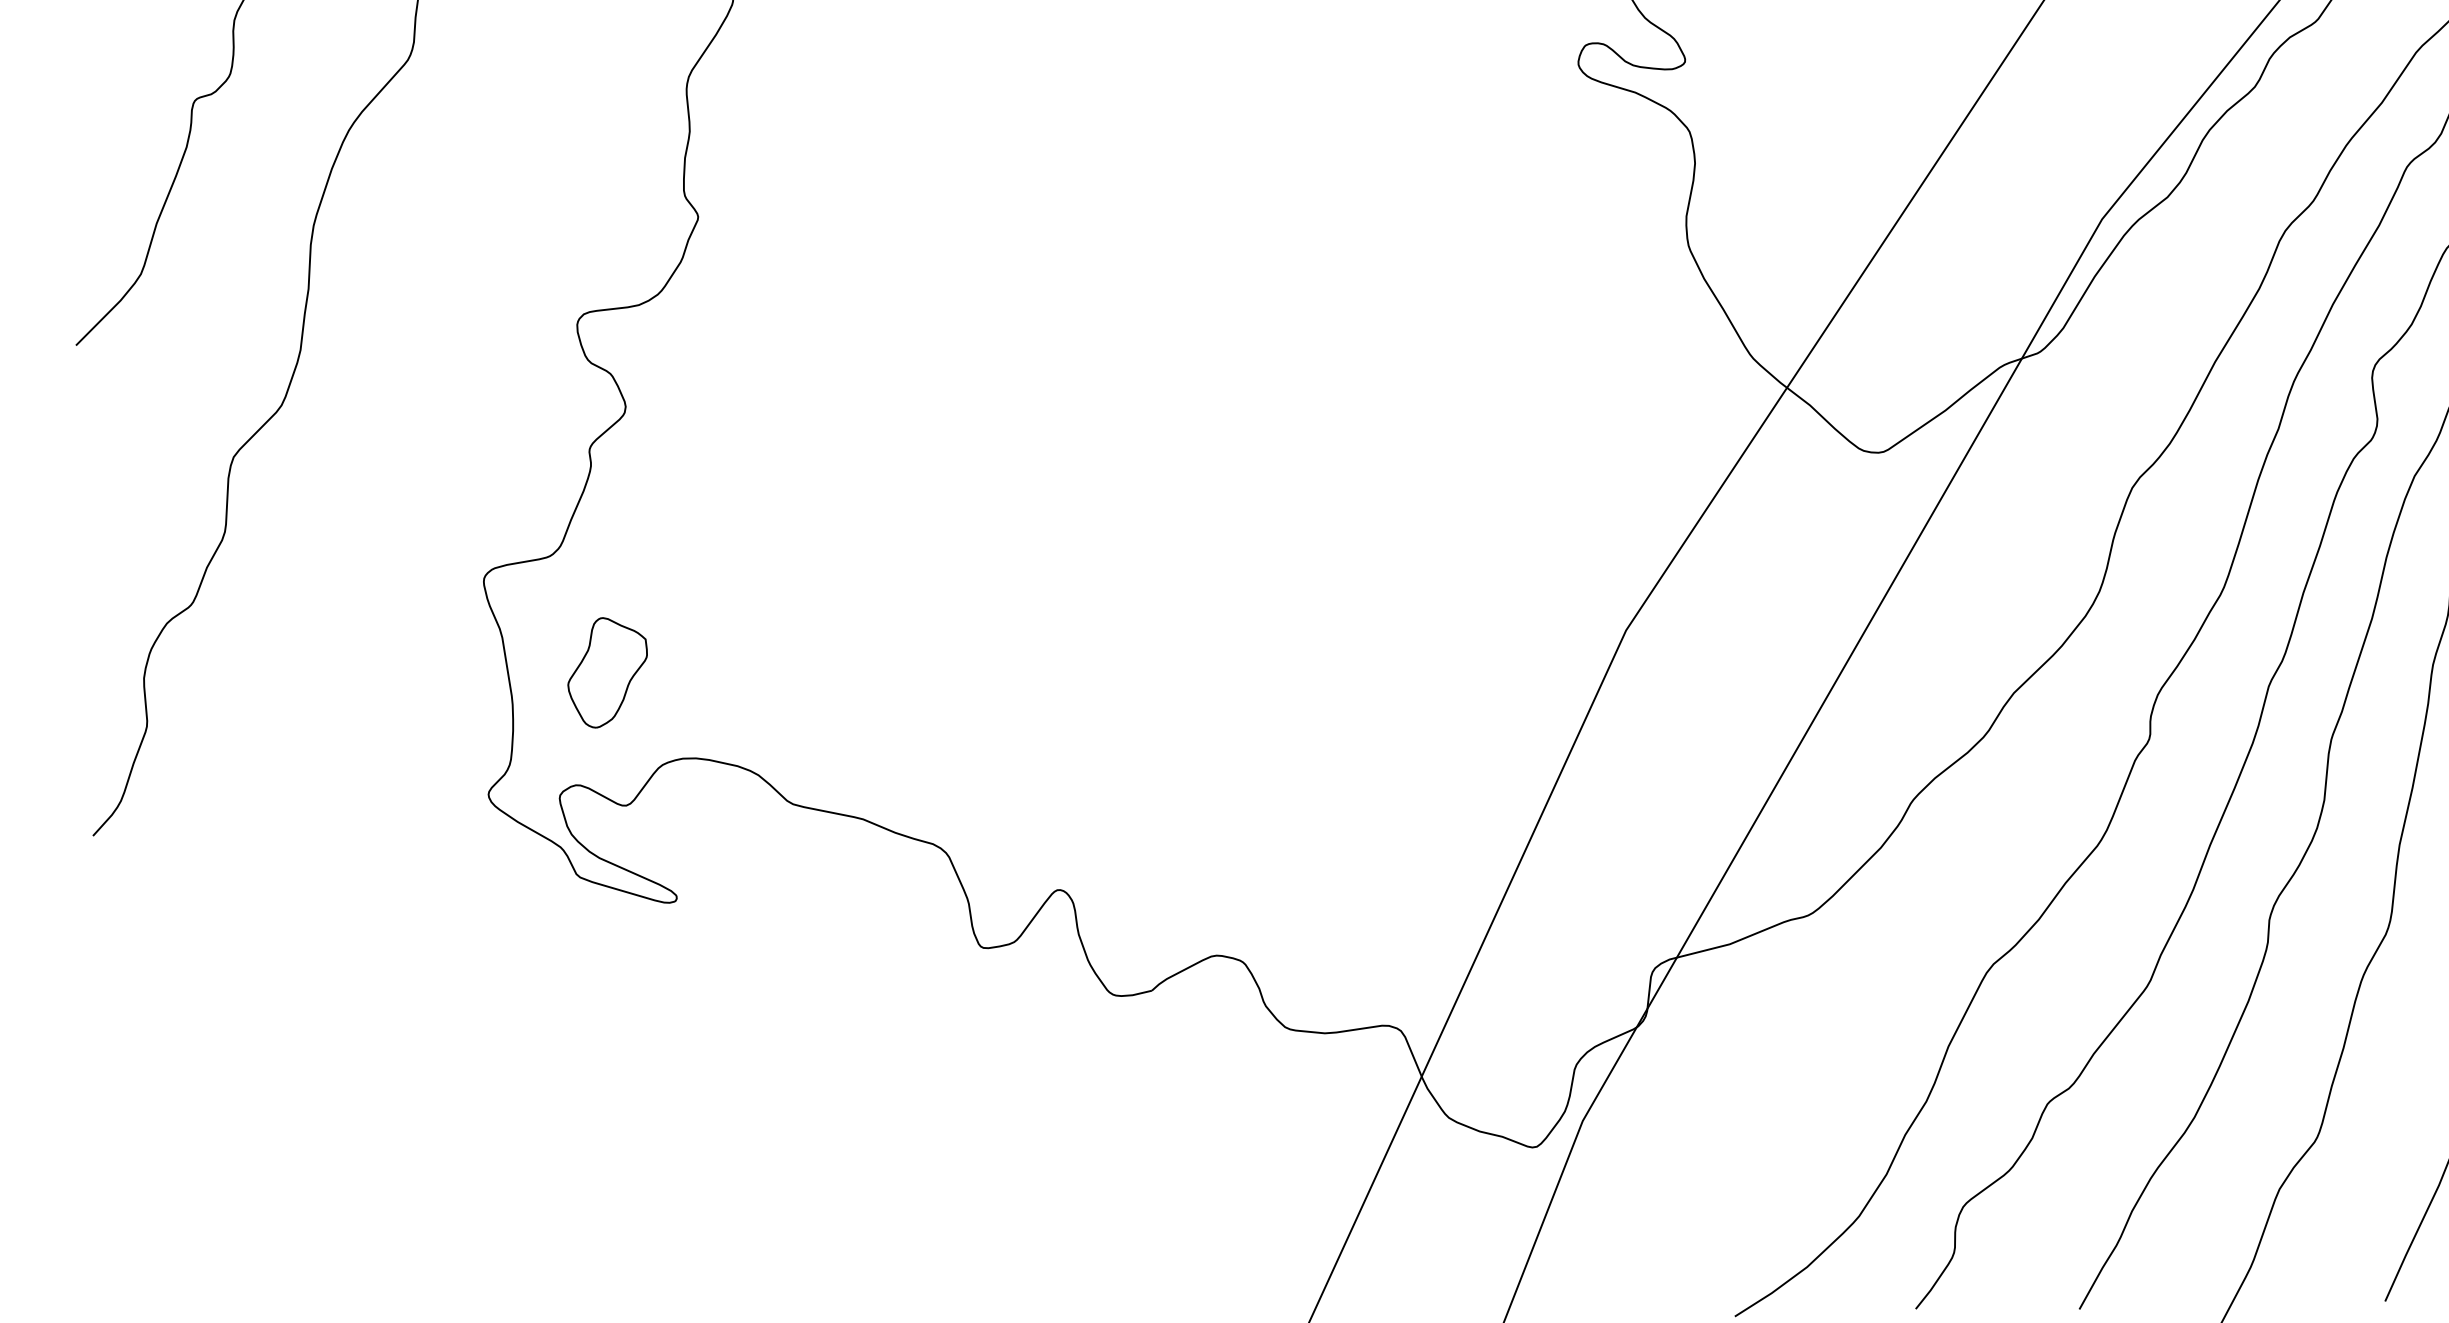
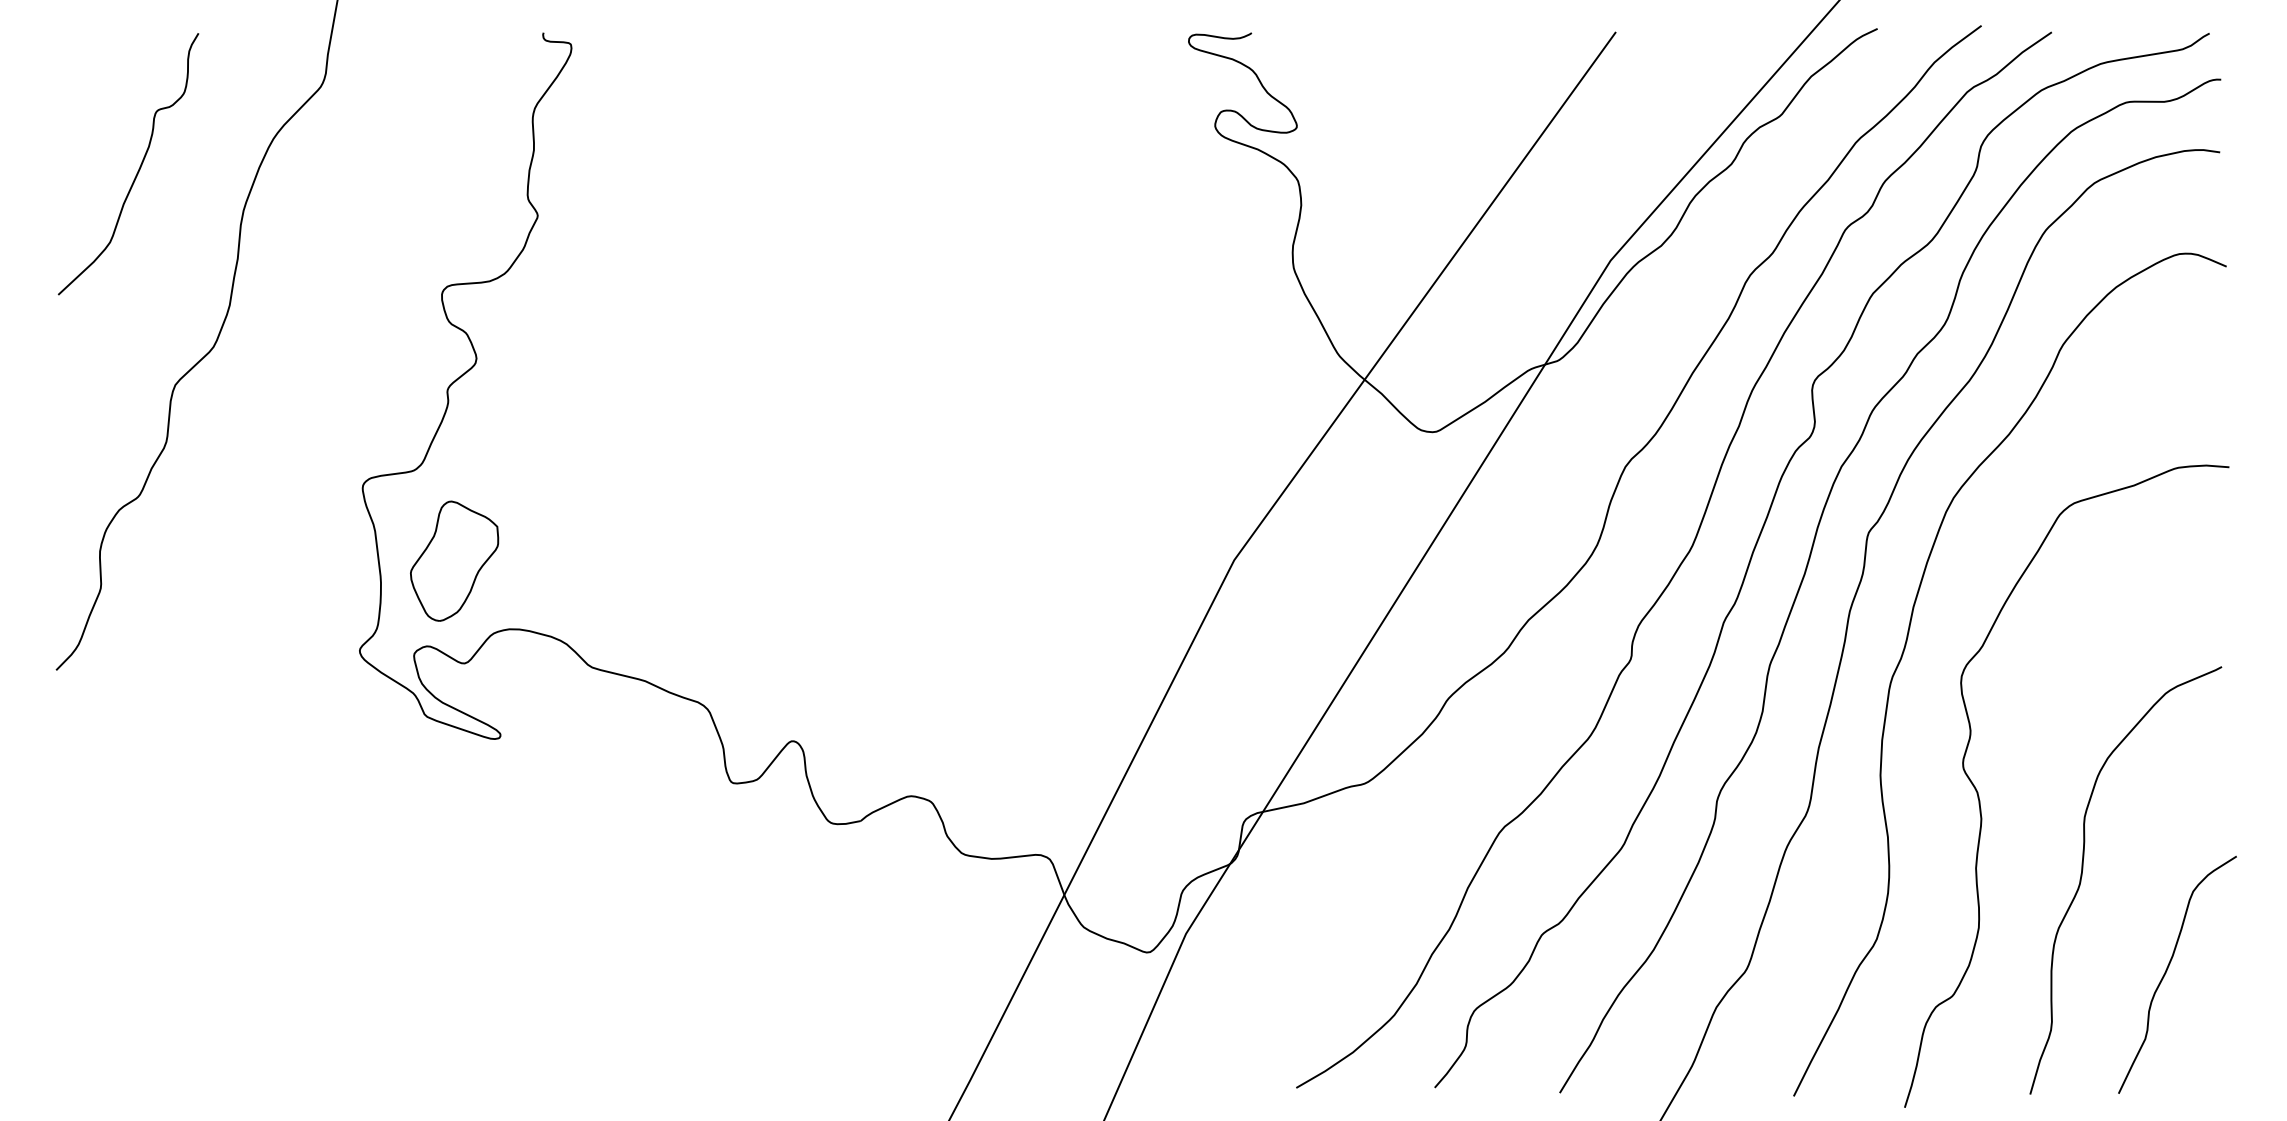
part: (607, 671) -> (454, 560), size x1.43

